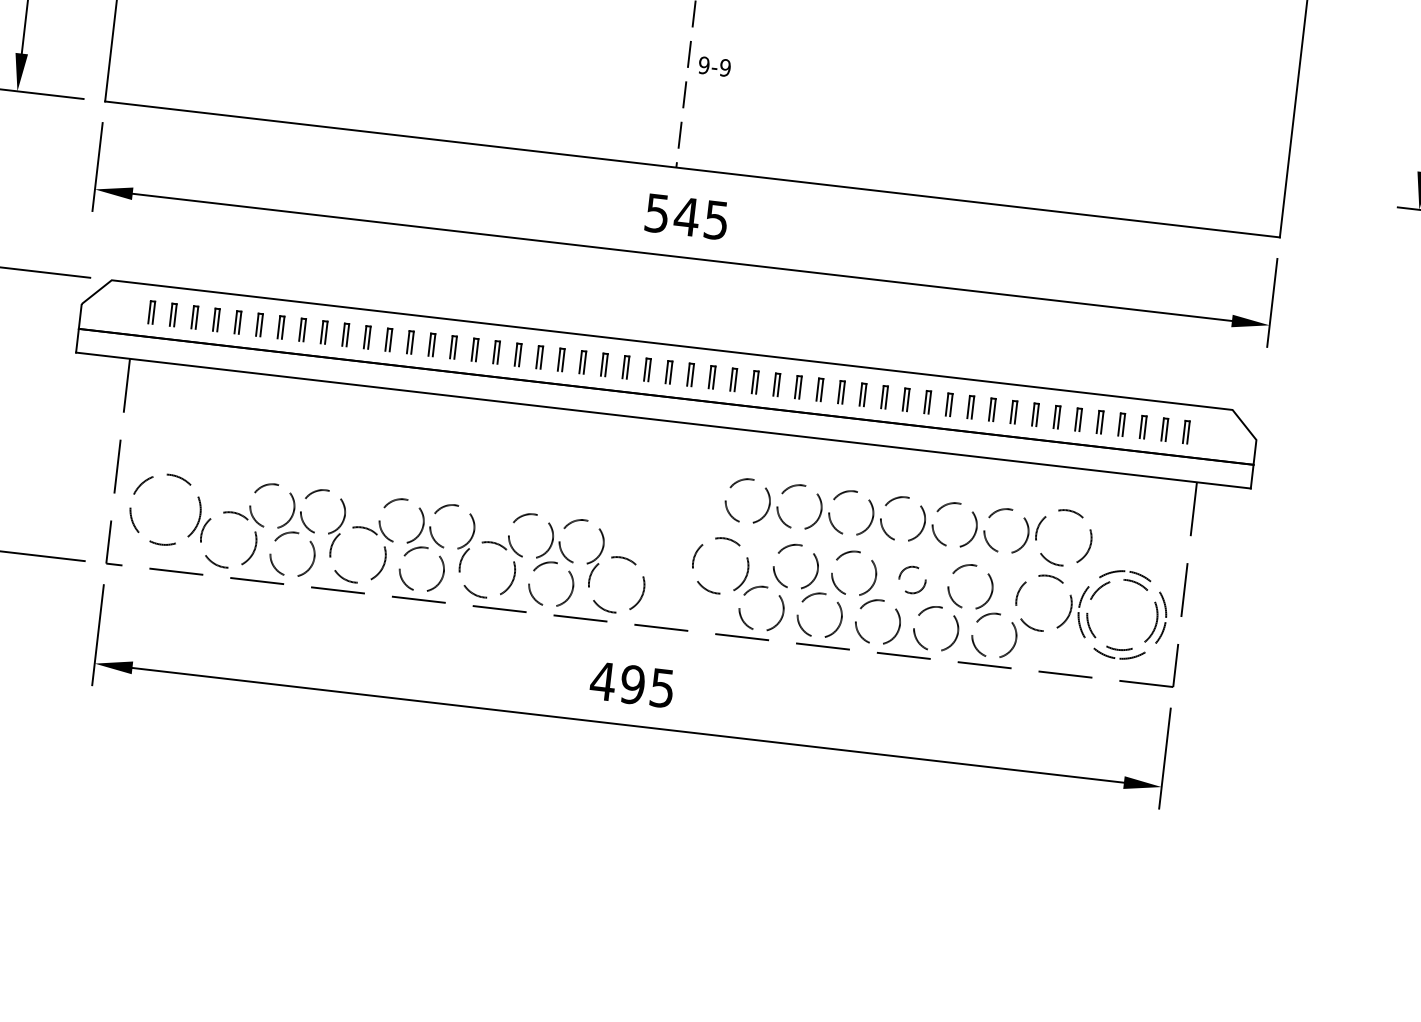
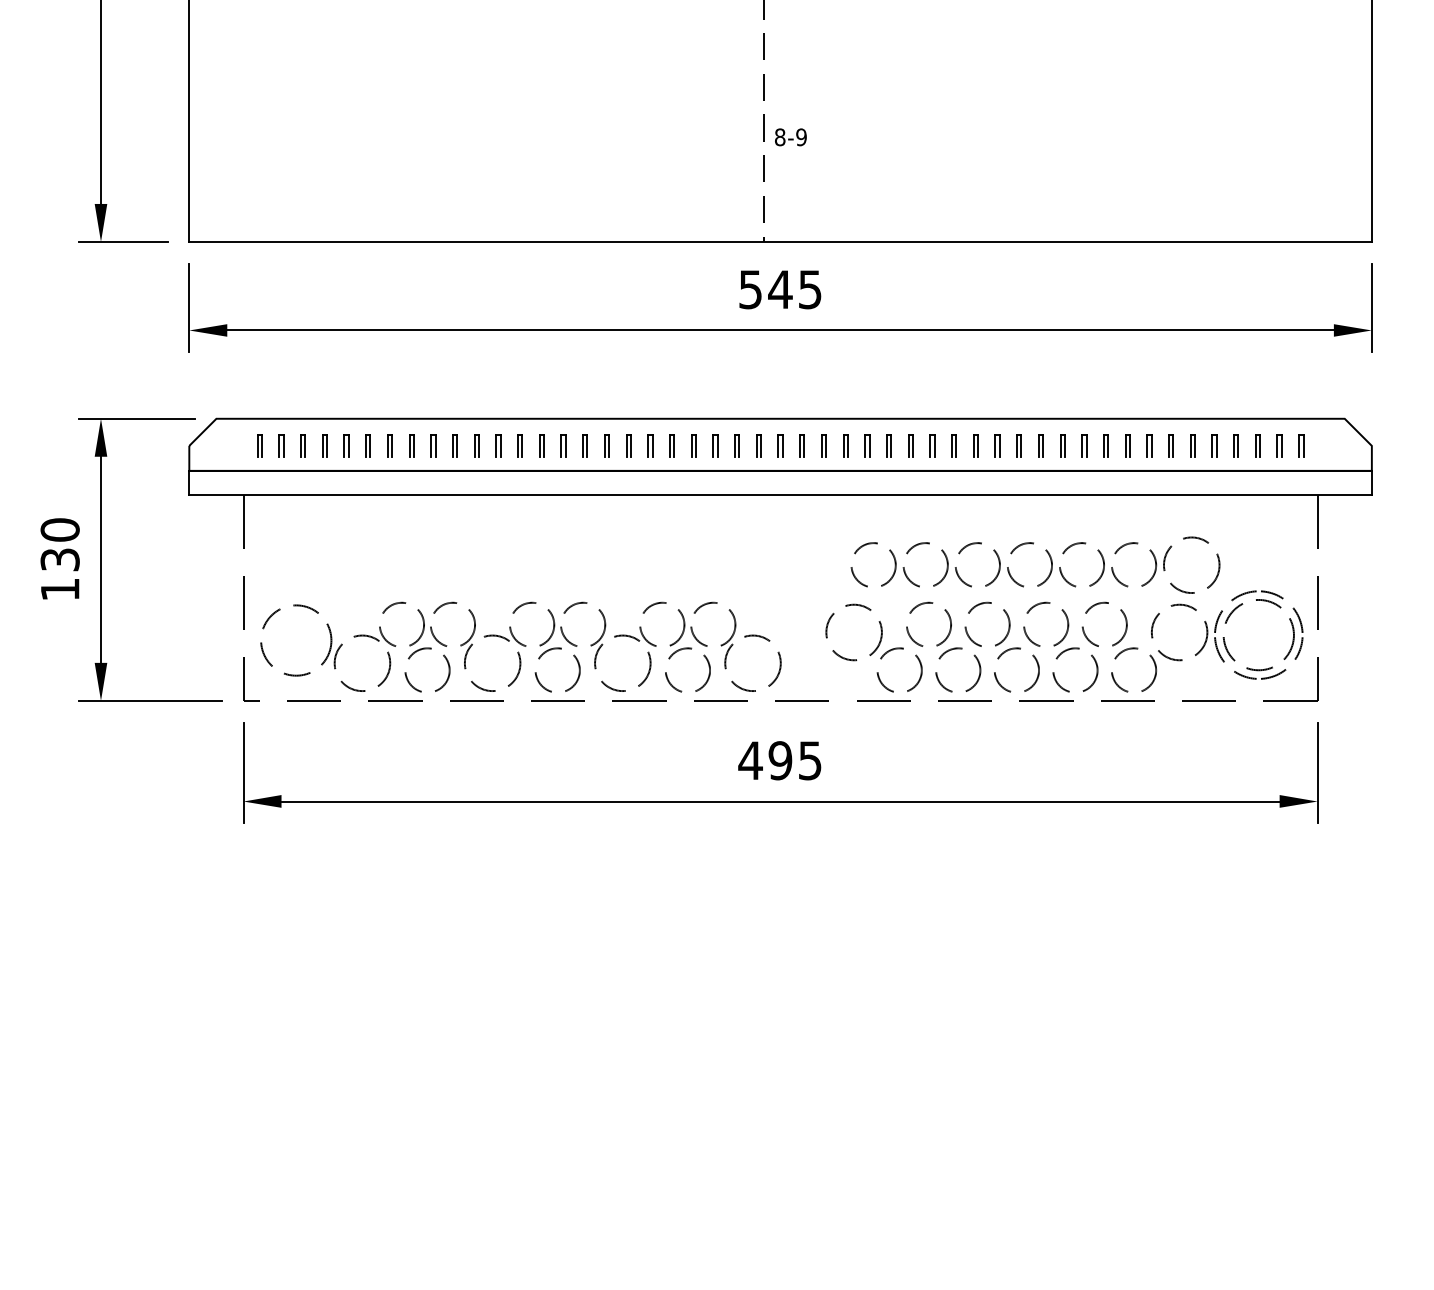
text: (703, 65) -> (779, 137), 9-9 -> 8-9
circle: (912, 579) -> (1046, 623), size x1.67

